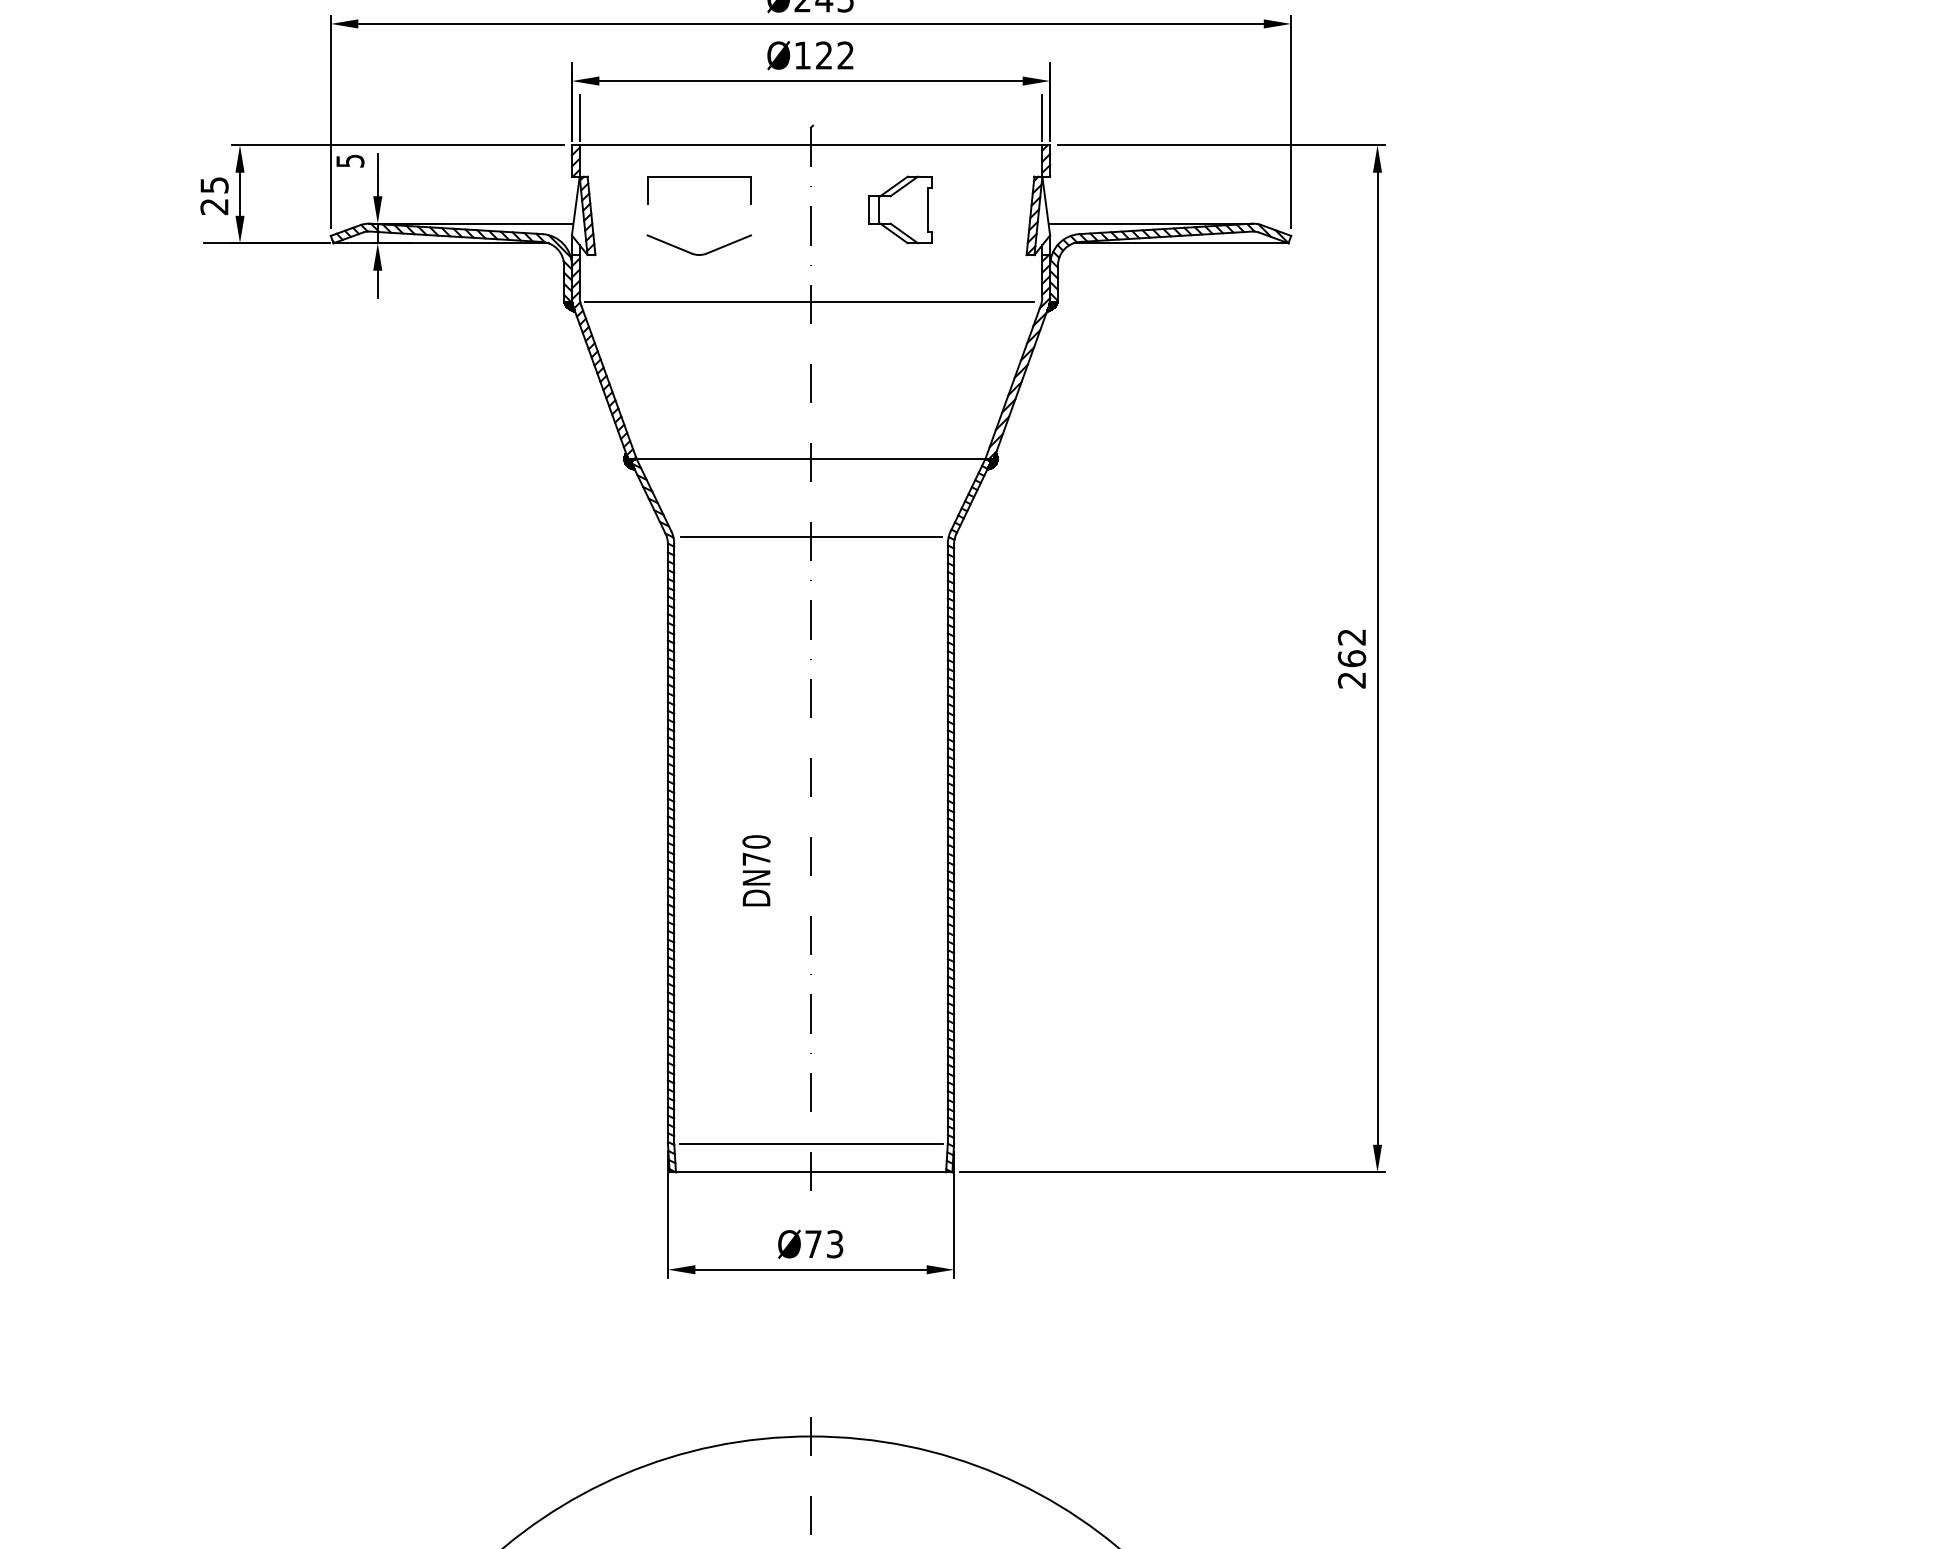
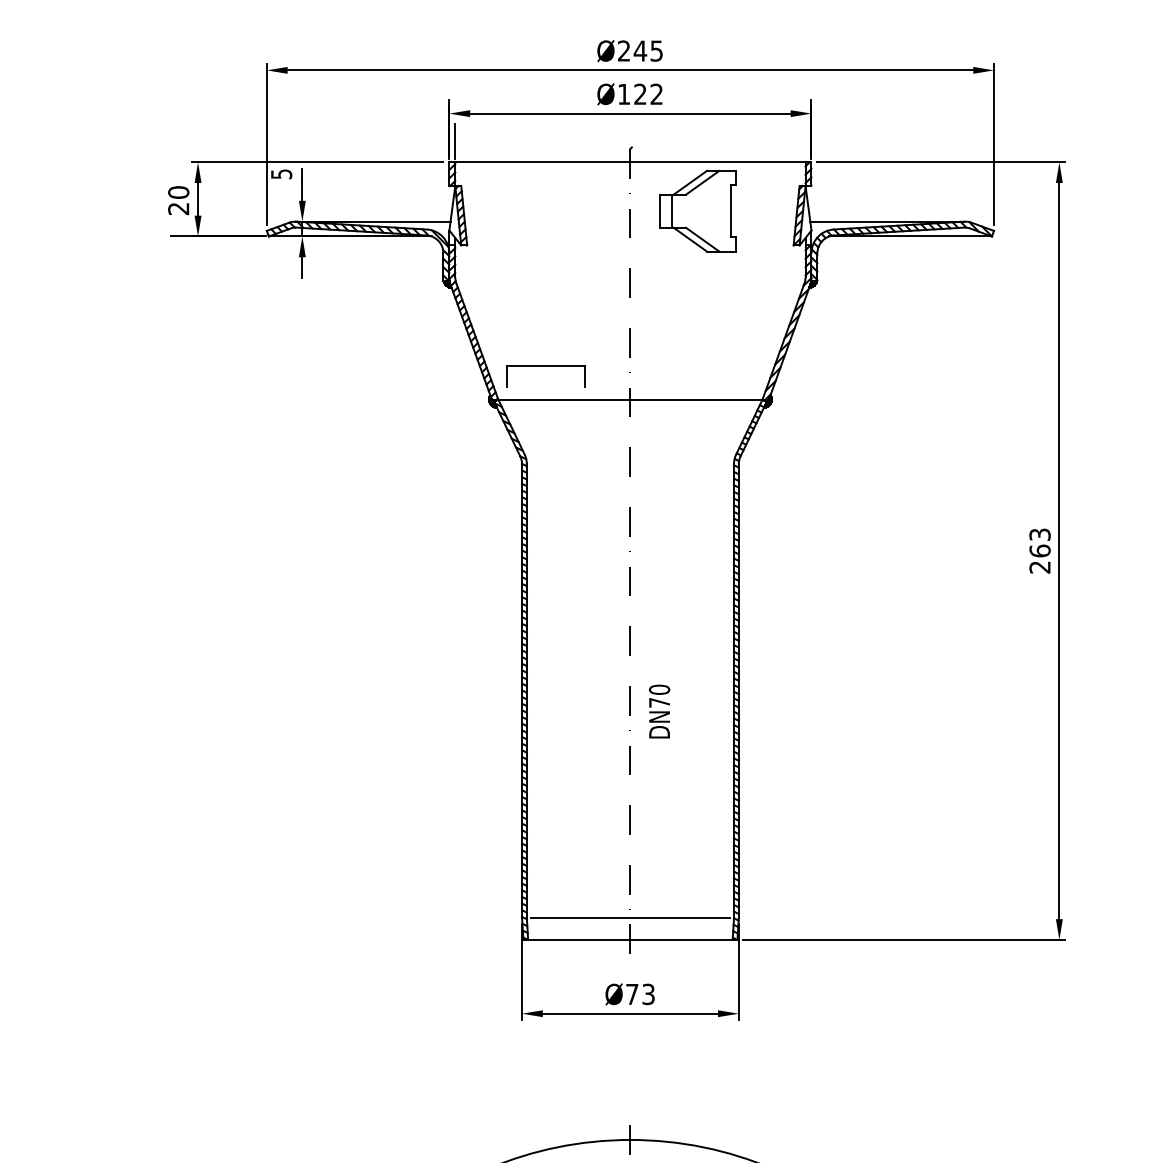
line: (1042, 117) -> (805, 141), removed
part: (699, 177) -> (545, 366), moved
text: (214, 184) -> (178, 191), 25 -> 20
part: (900, 209) -> (698, 210), size x1.6
part: (696, 253) -> (543, 244), removed
line: (809, 302) -> (629, 281), removed
line: (810, 537) -> (630, 459), removed
text: (1352, 637) -> (1040, 534), 262 -> 263
text: (756, 870) -> (659, 711), moved

